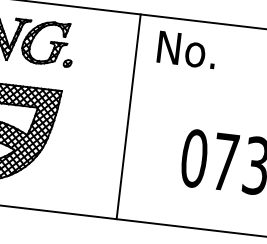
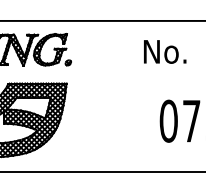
text: (187, 49) -> (165, 51), moved
line: (128, 116) -> (117, 96), removed

